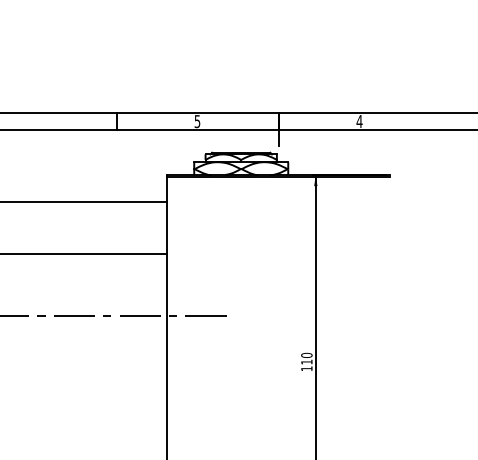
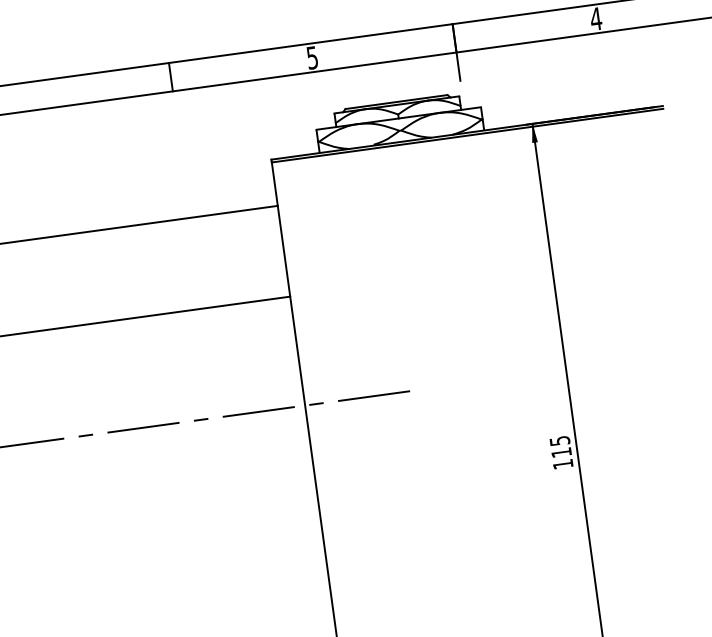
text: (306, 354) -> (559, 439), 110 -> 115

